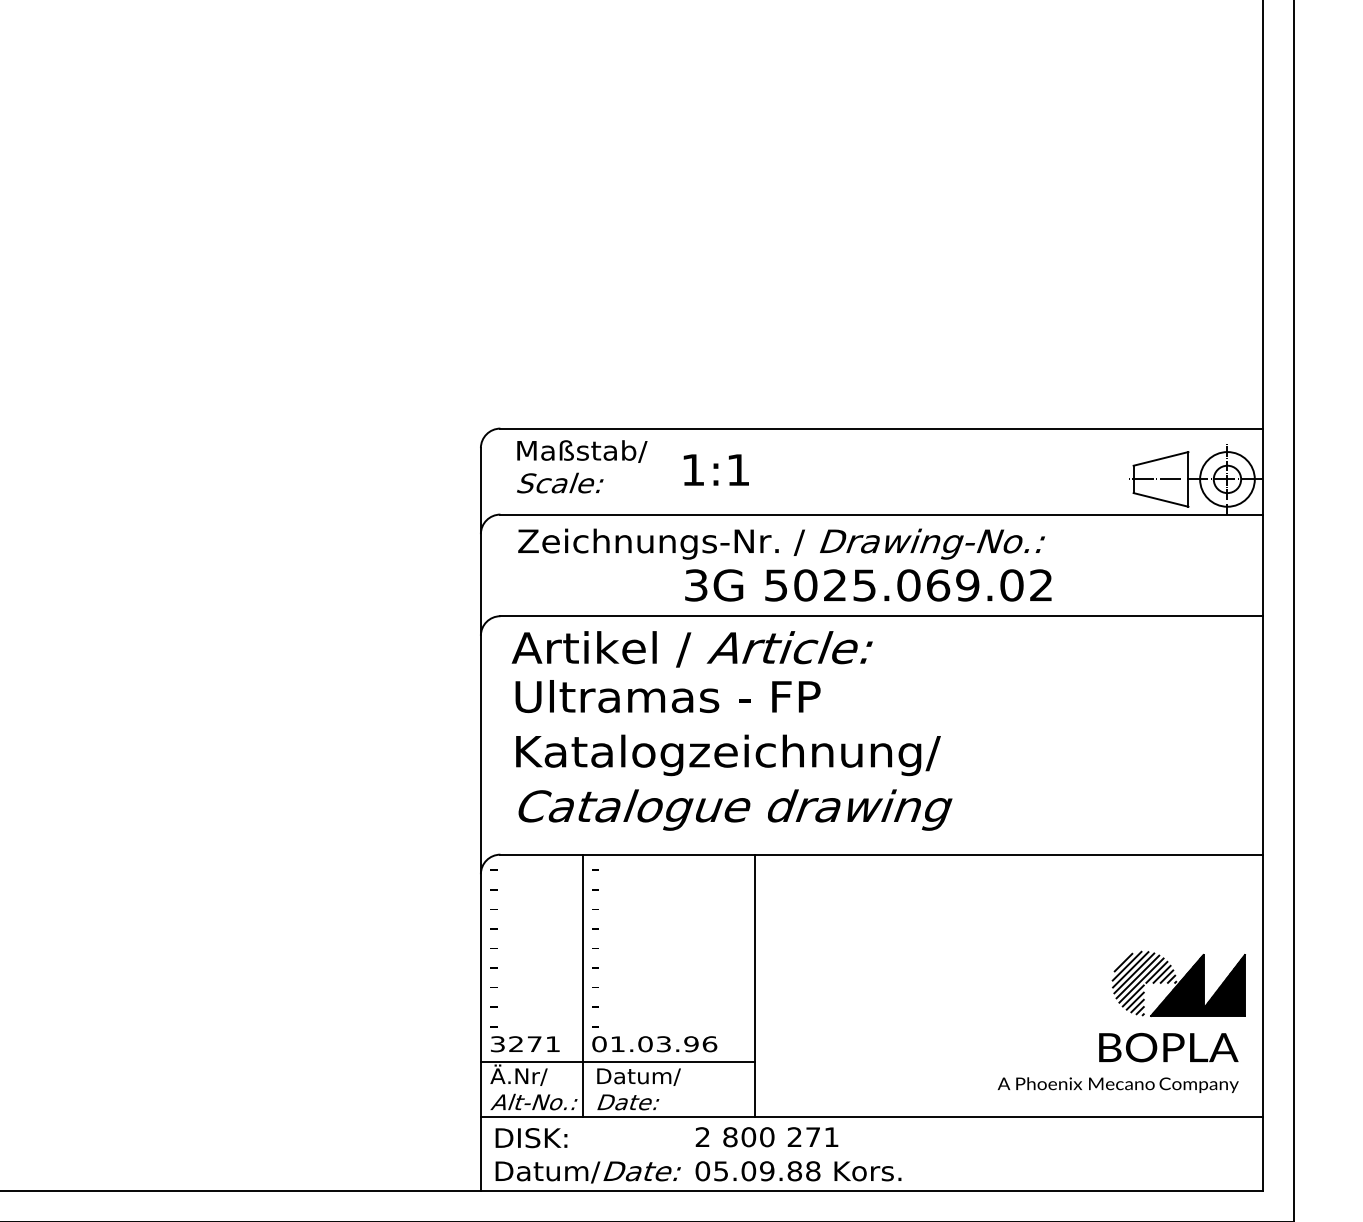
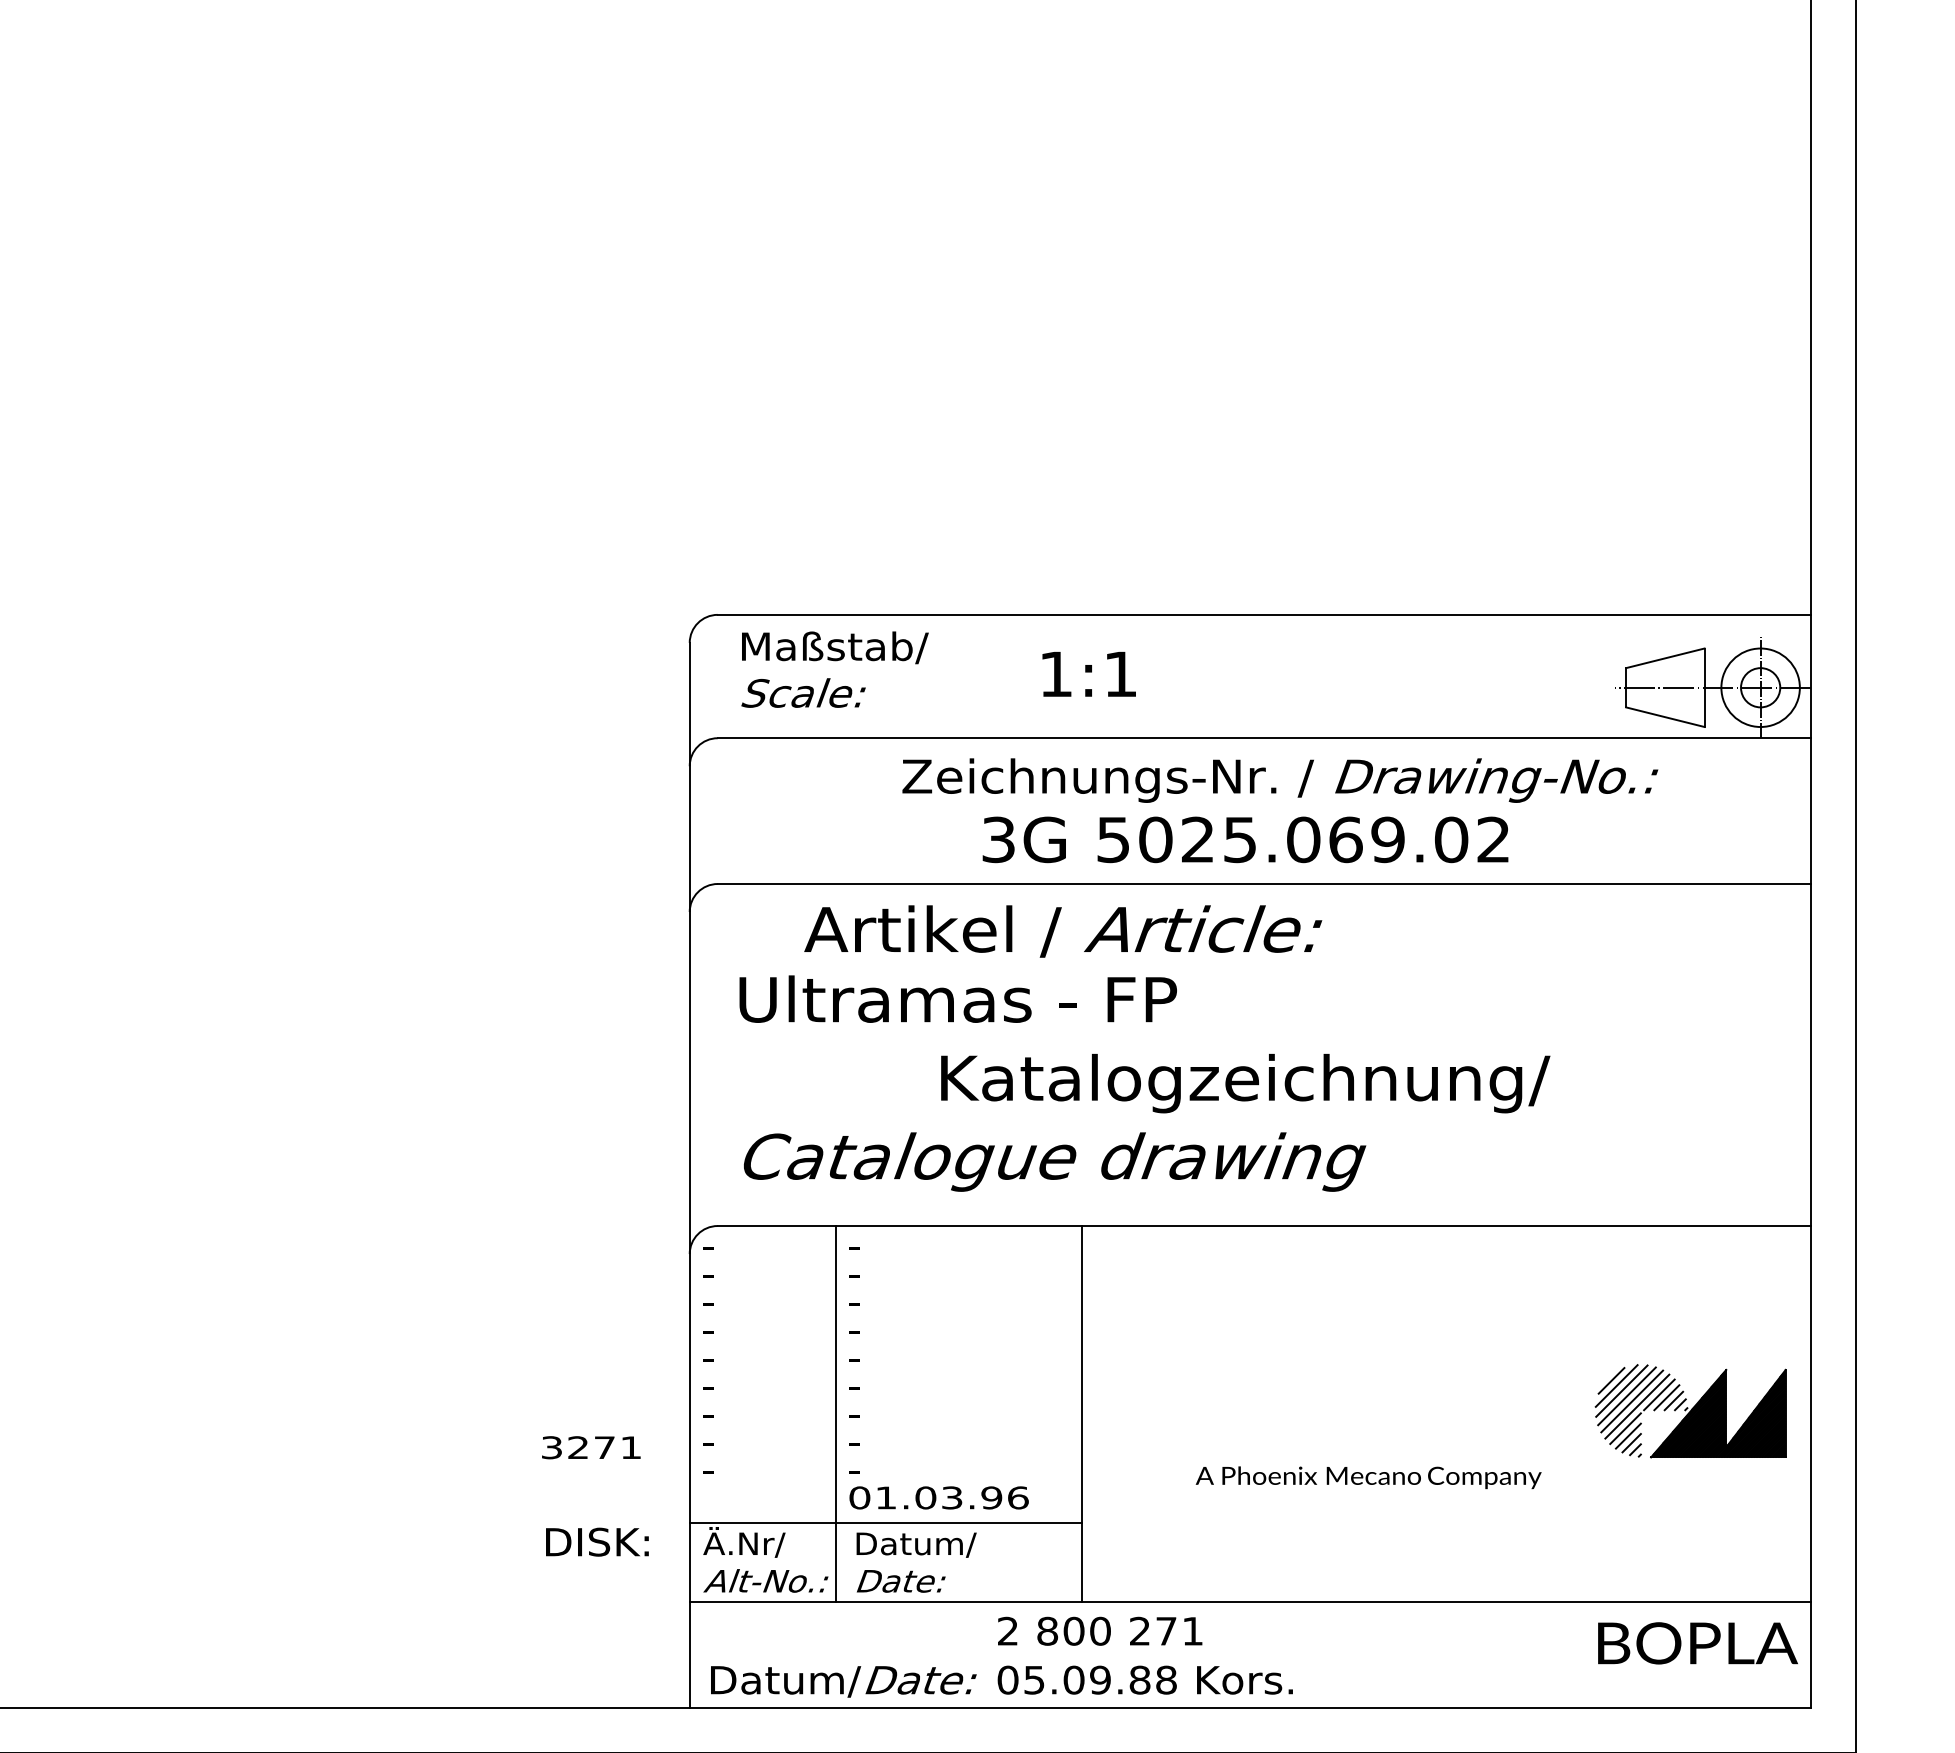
text: (715, 469) -> (1087, 673), moved
text: (781, 543) -> (1280, 779), moved
text: (691, 649) -> (1062, 931), moved
text: (728, 755) -> (1245, 1083), moved
text: (525, 1044) -> (591, 1448), moved
text: (1168, 1047) -> (1697, 1643), moved
text: (1117, 1084) -> (1367, 1476), moved
text: (531, 1138) -> (597, 1542), moved

